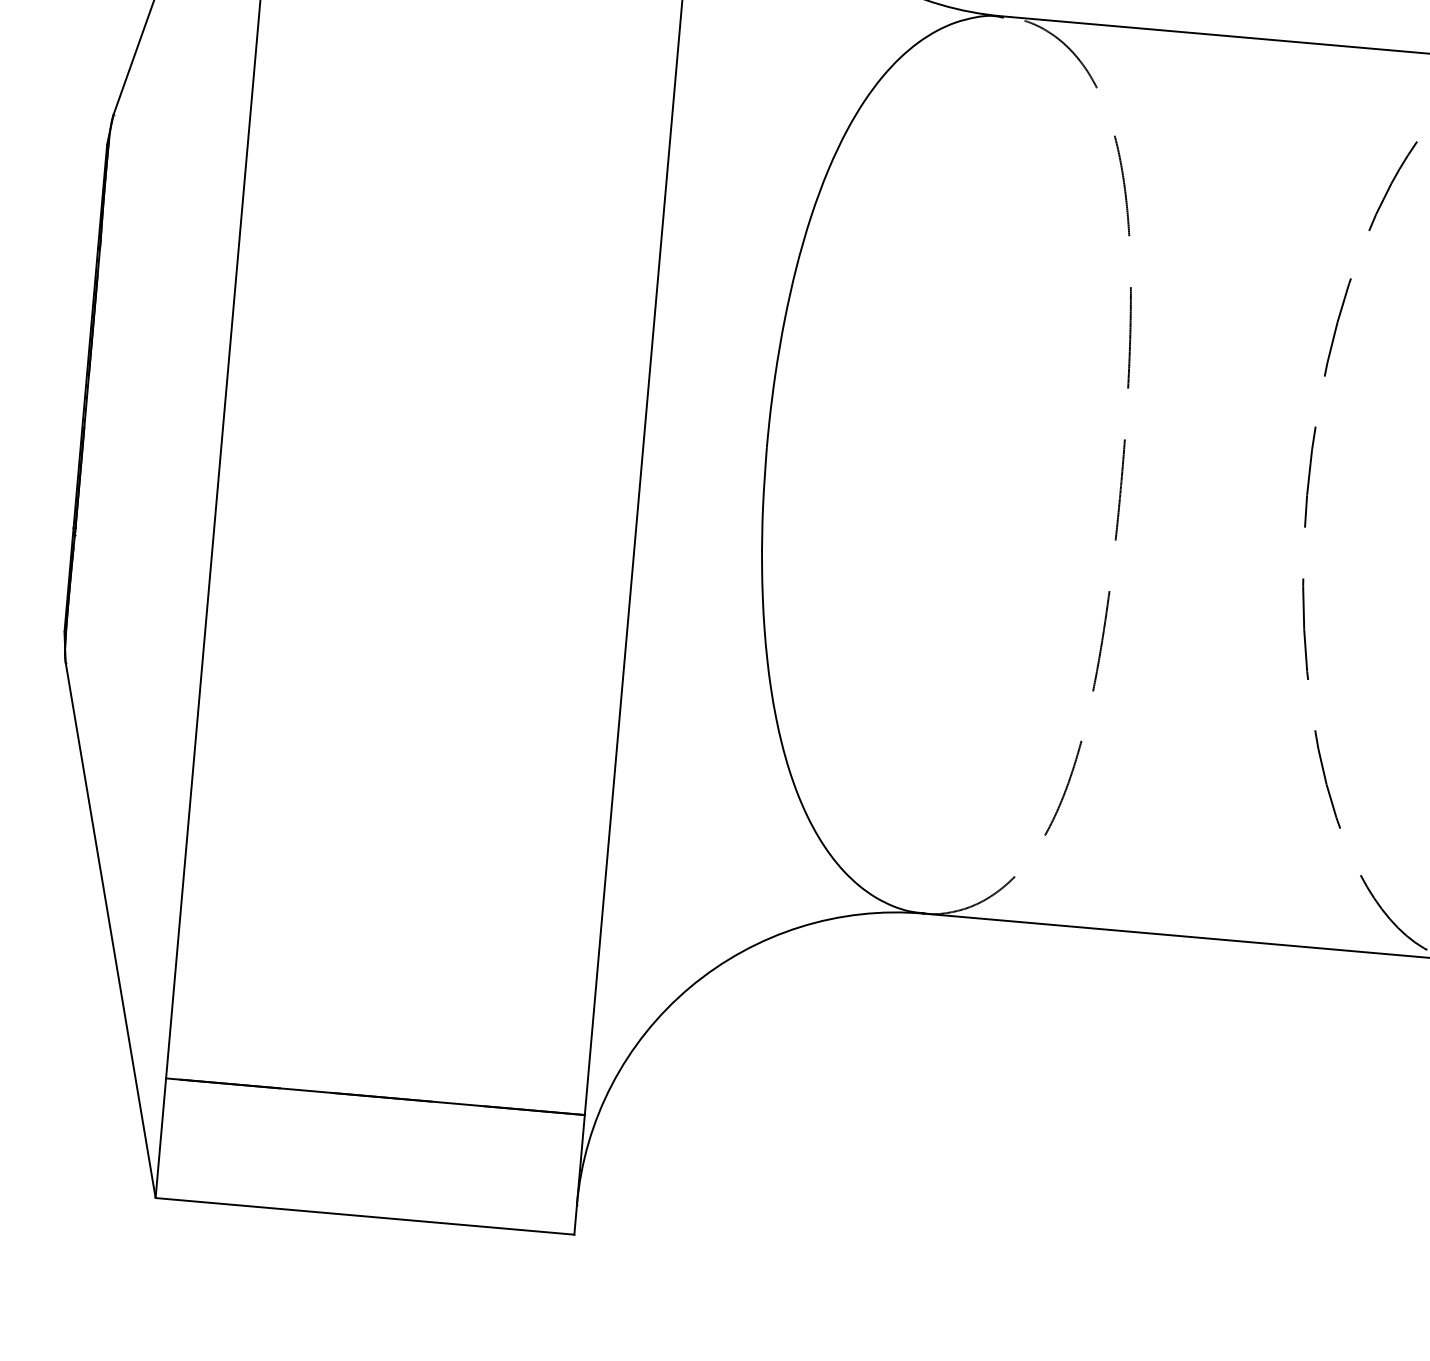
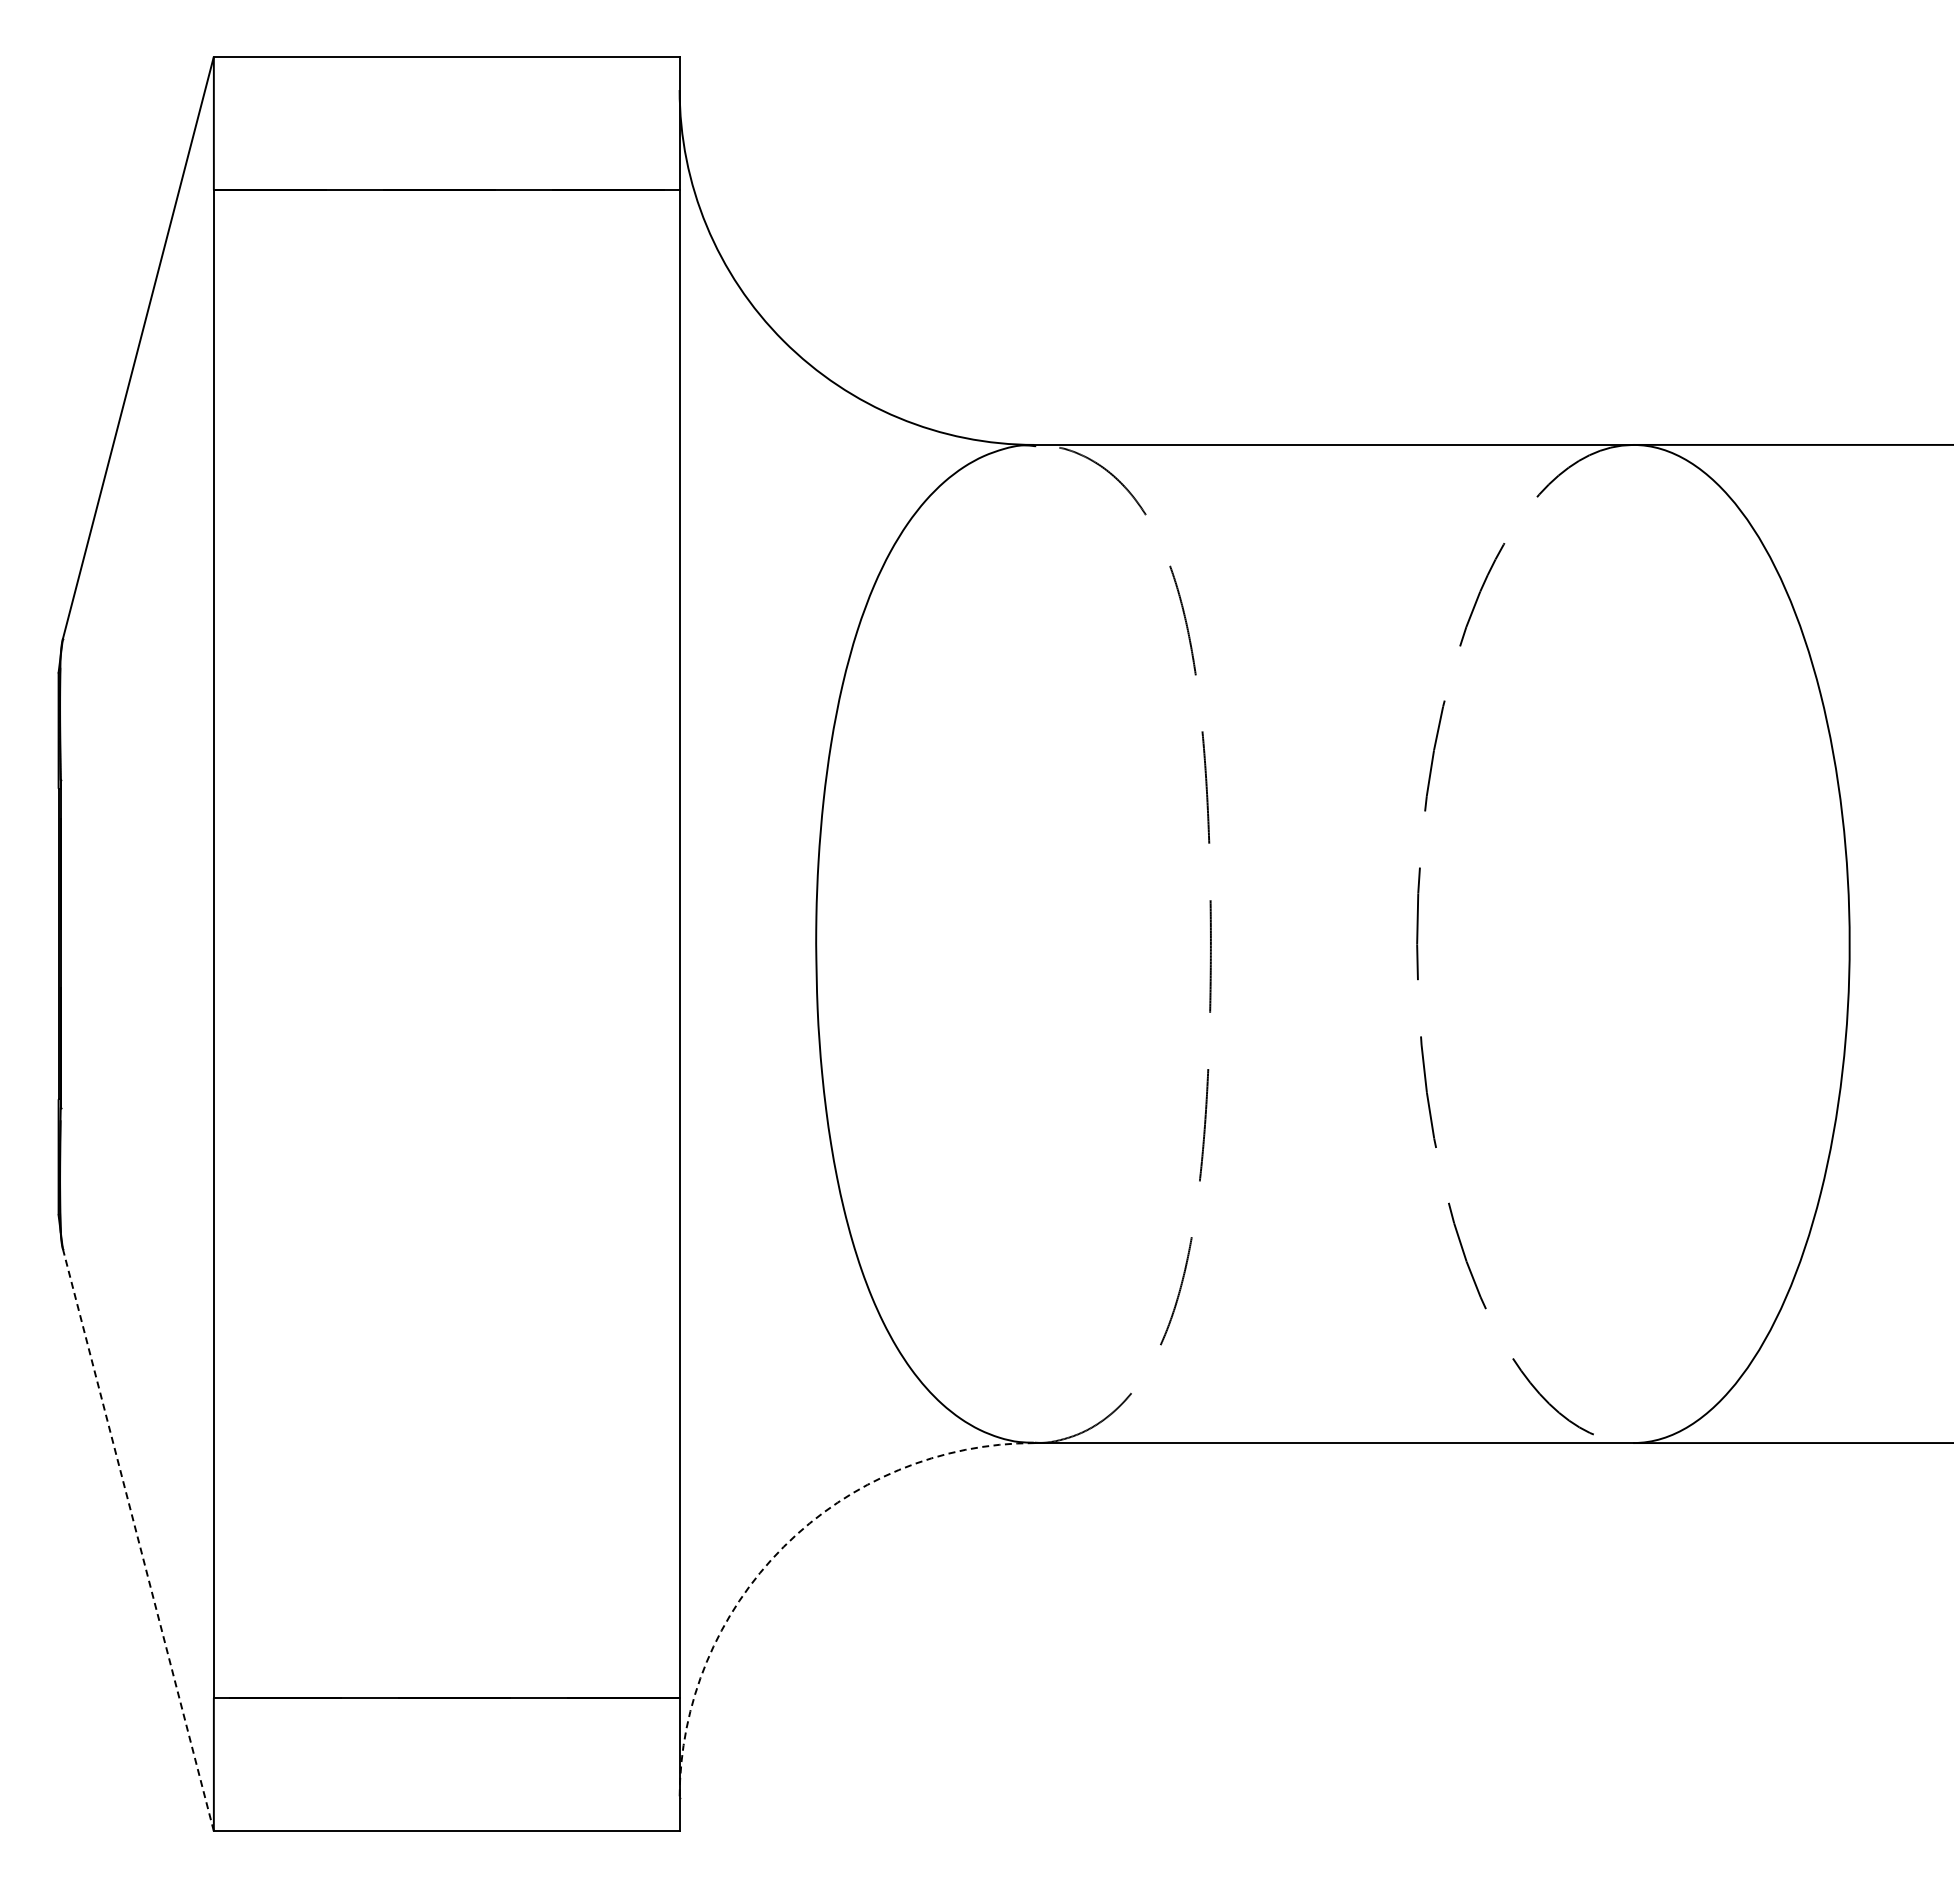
line: (110, 929) -> (138, 1539), solid -> dashed
arc: (690, 986) -> (783, 1546), solid -> dashed

